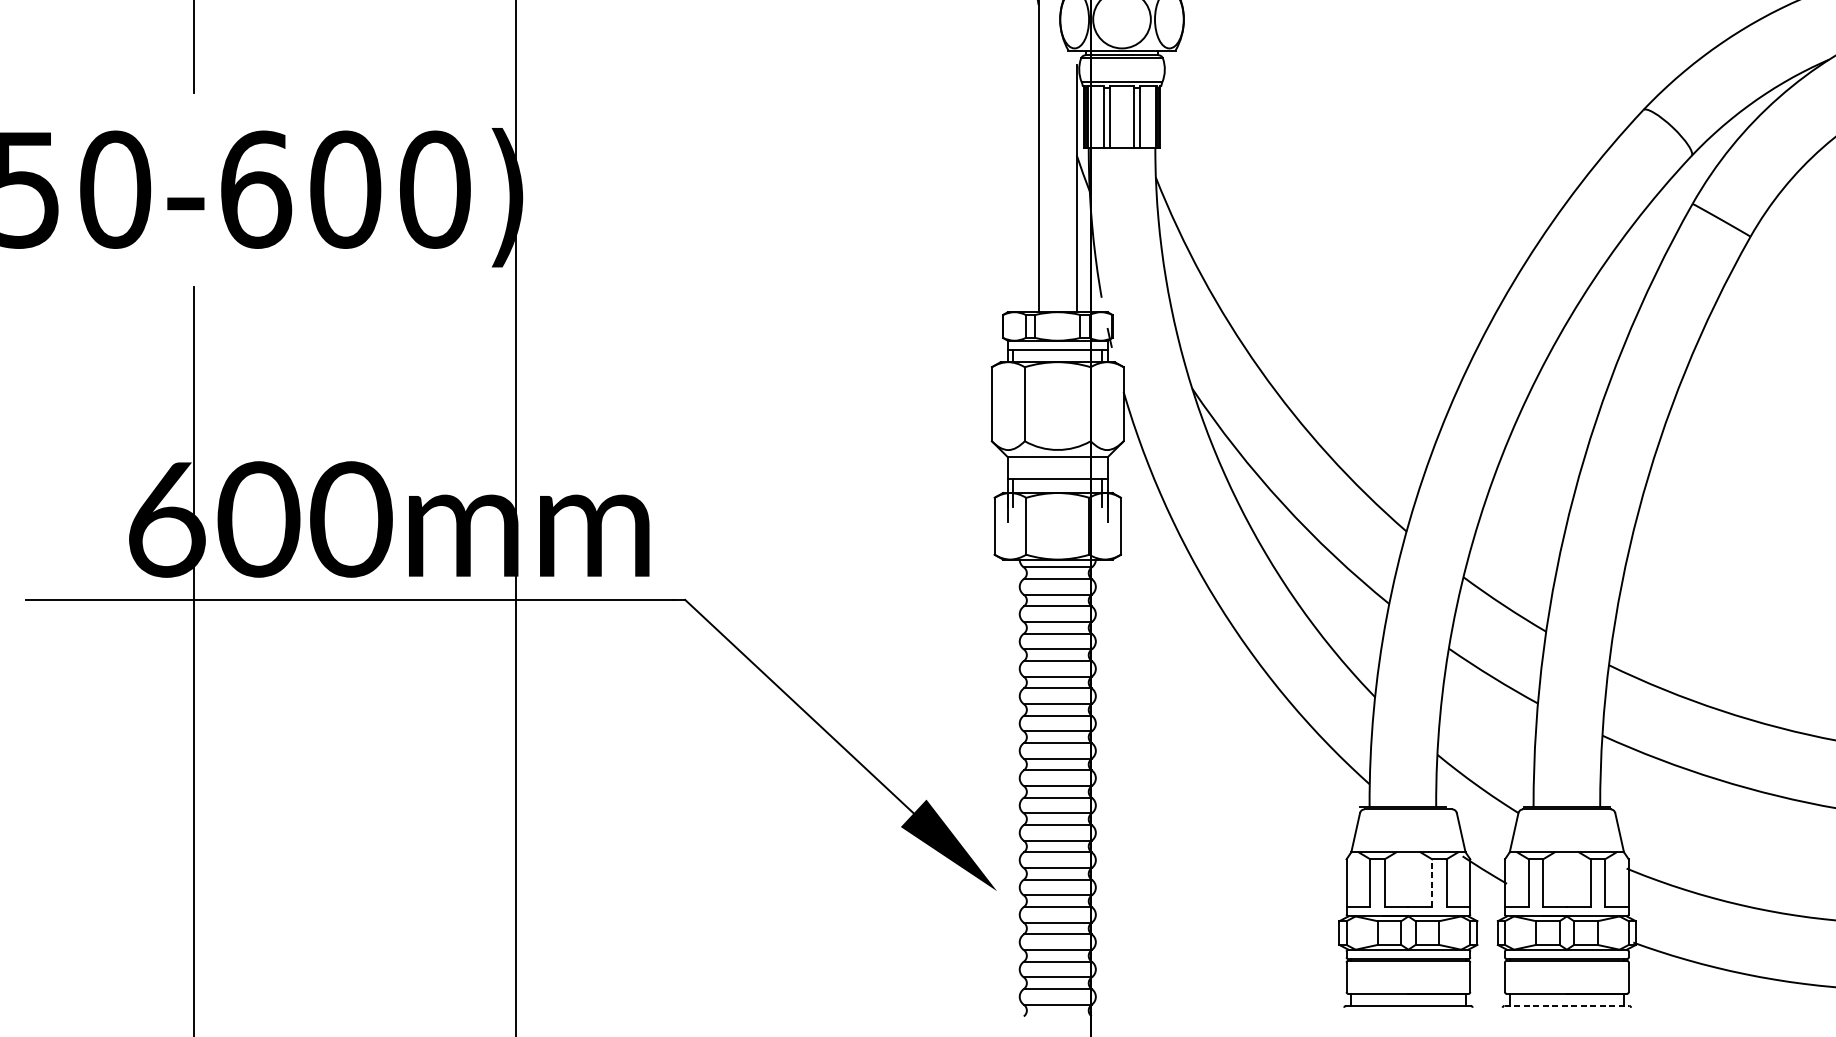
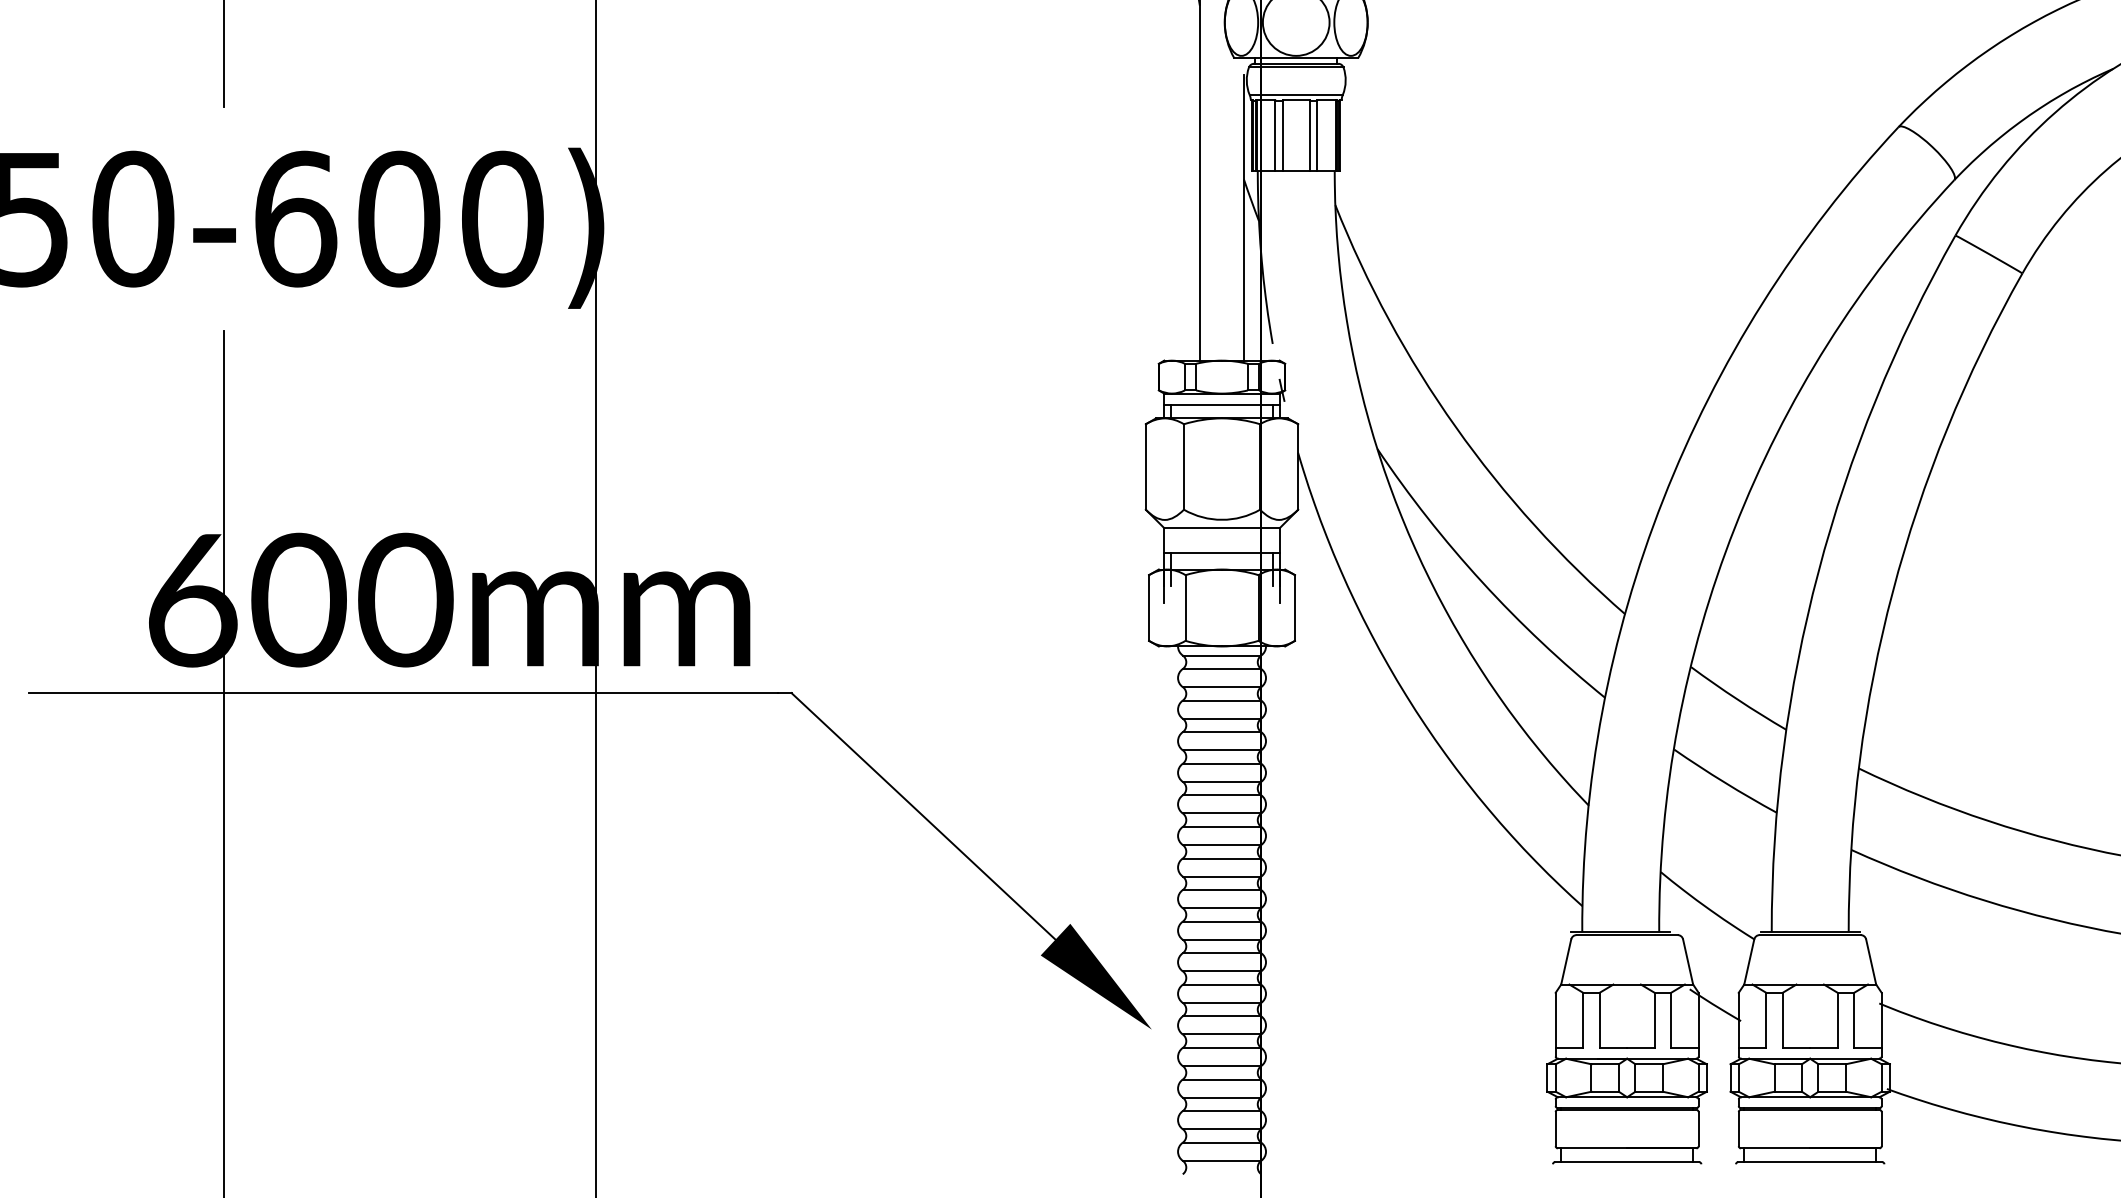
line: (1432, 882) -> (1654, 1019), dashed -> solid
line: (1567, 1006) -> (1810, 1162), dashed -> solid

